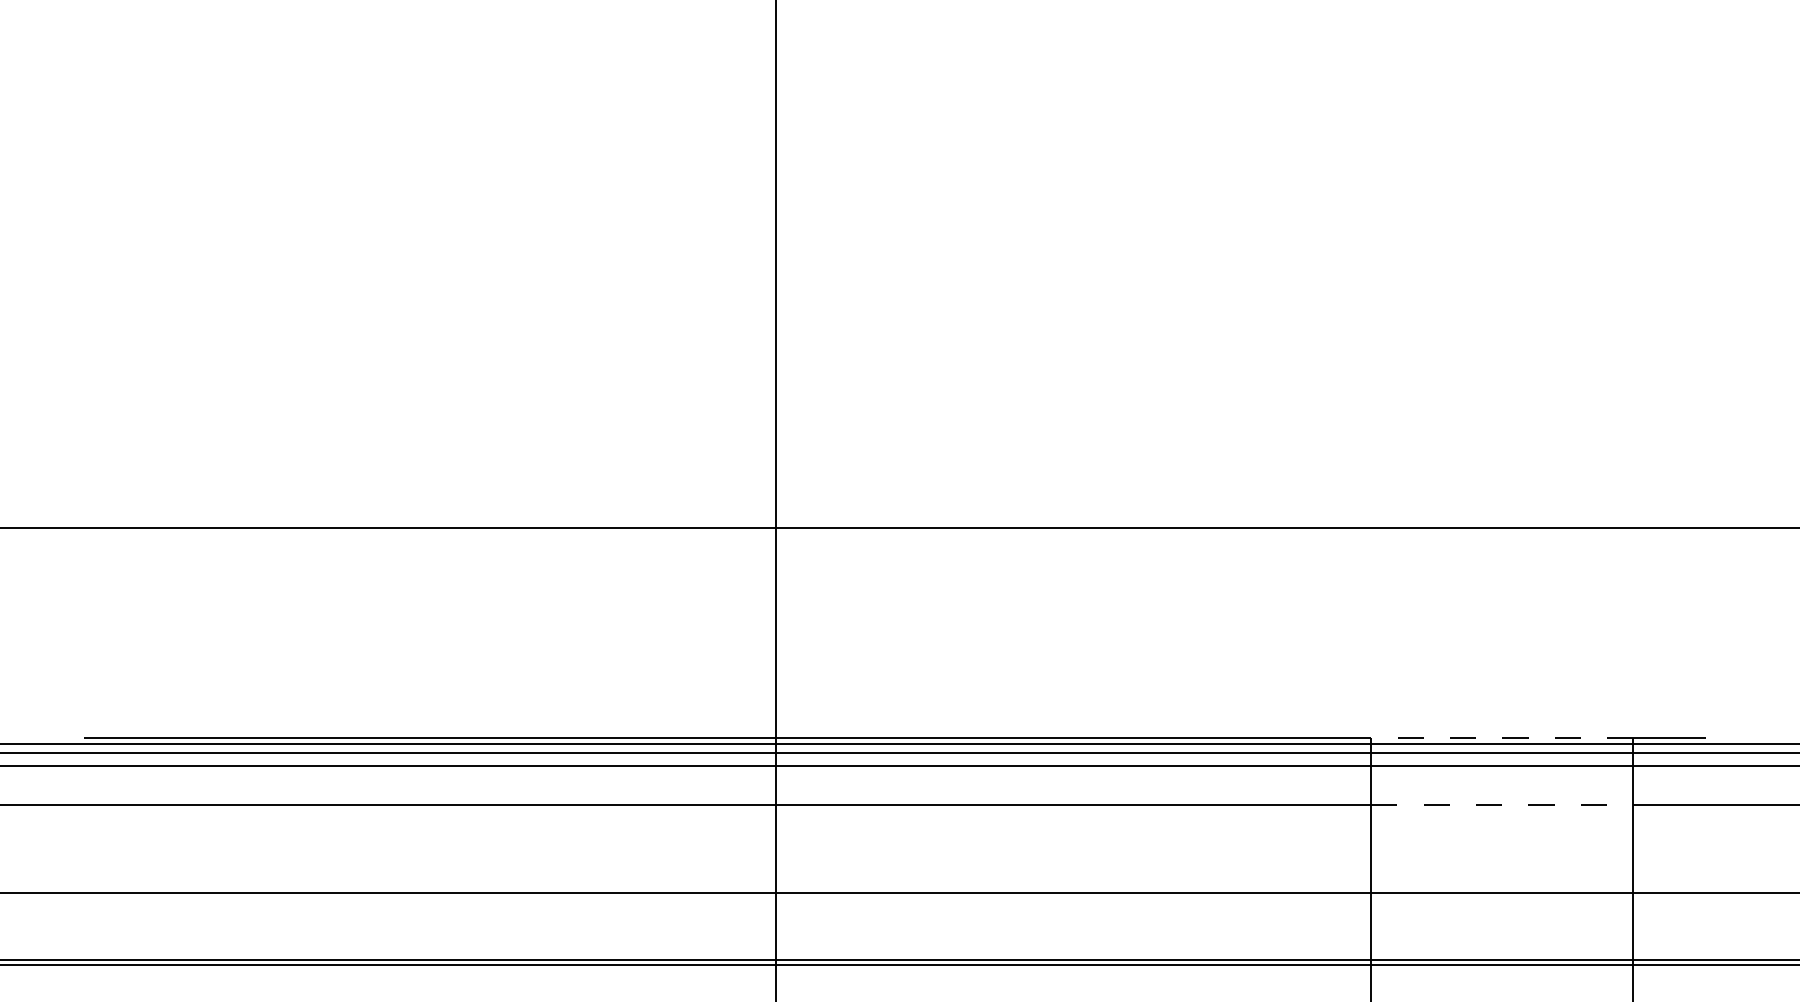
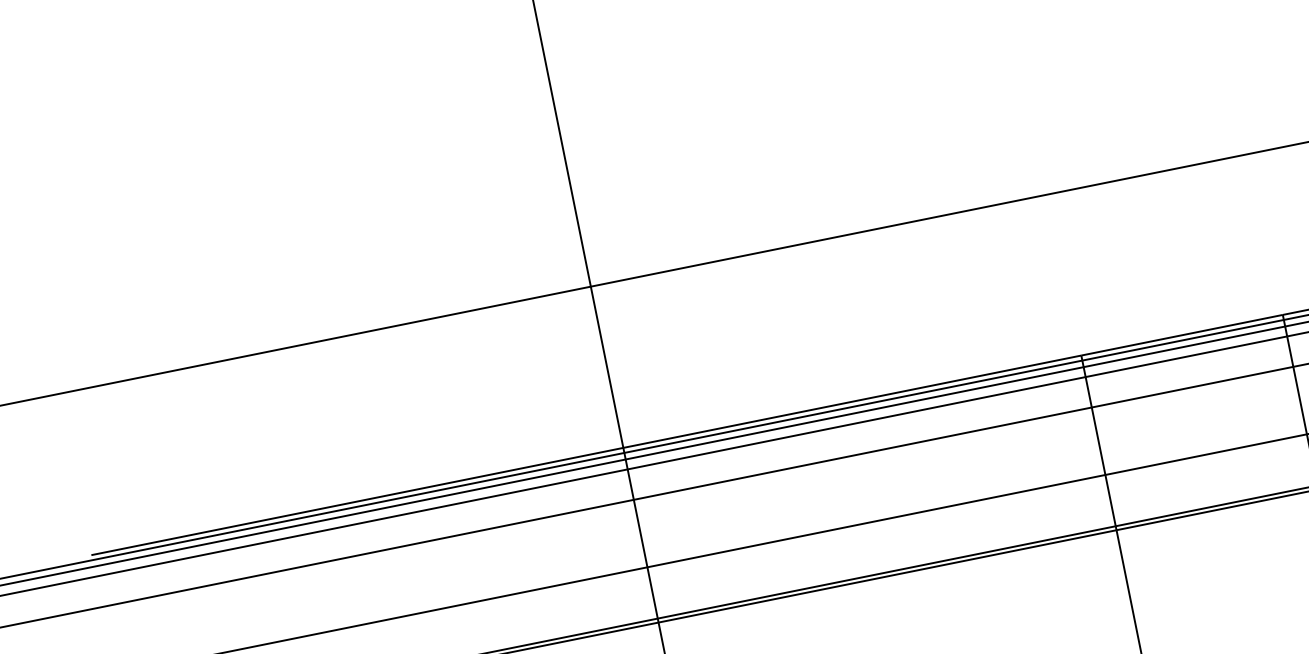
line: (1501, 737) -> (1181, 335), dashed -> solid
line: (1502, 805) -> (1192, 387), dashed -> solid

